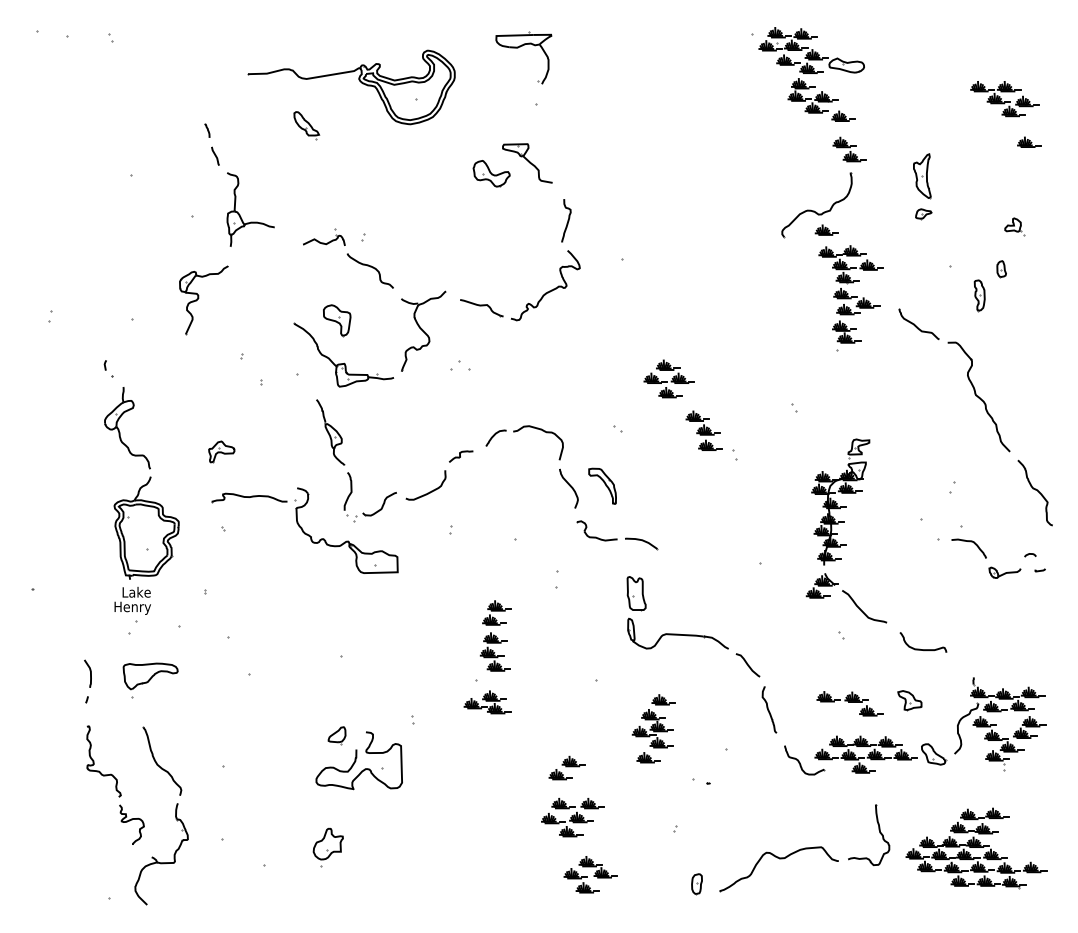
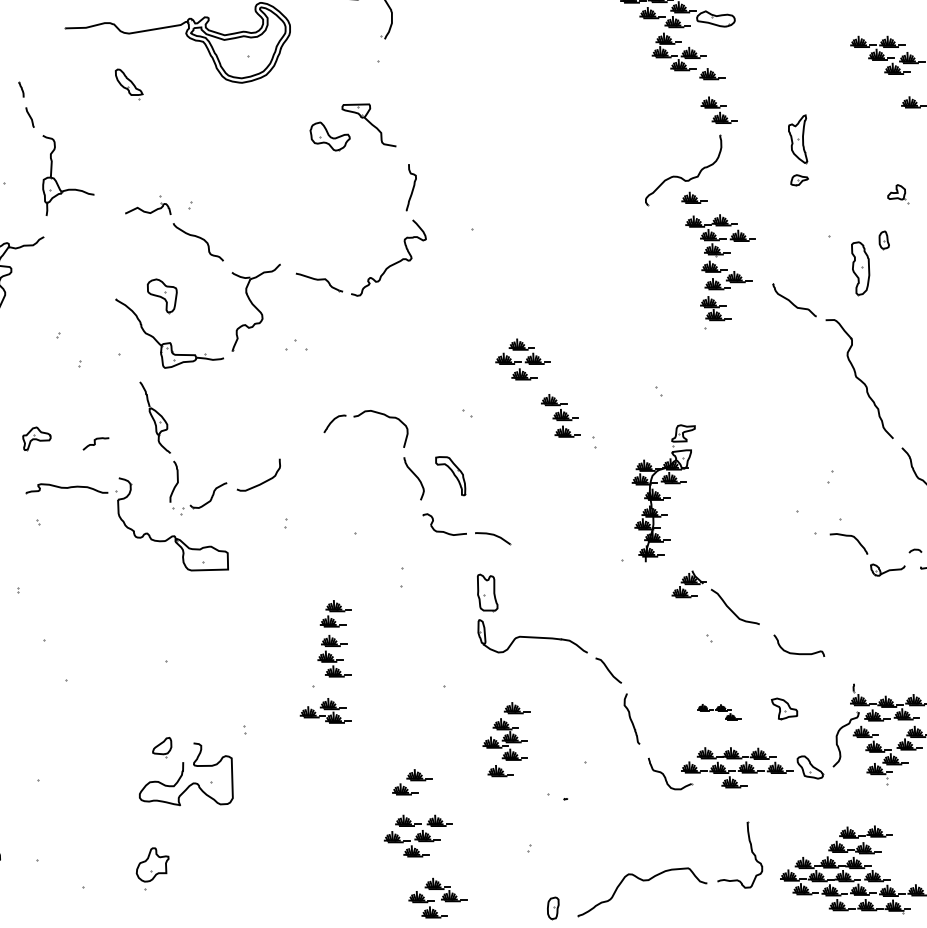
part: (979, 295) -> (860, 268), size x1.6
curve: (460, 456) -> (95, 443), moved
part: (840, 501) -> (663, 492), moved
part: (849, 703) -> (718, 712), size x0.6

